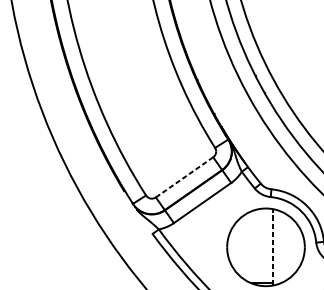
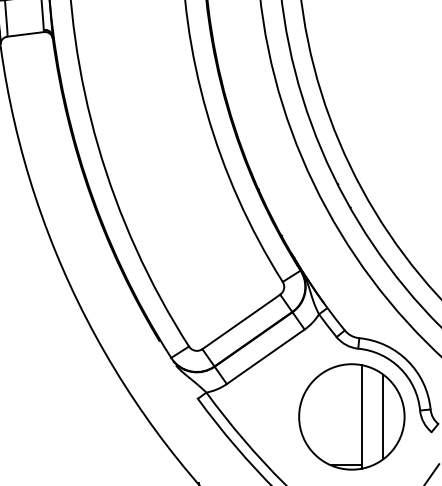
line: (184, 177) -> (241, 321), dashed -> solid
line: (273, 247) -> (362, 416), dashed -> solid
line: (289, 247) -> (383, 416), added

